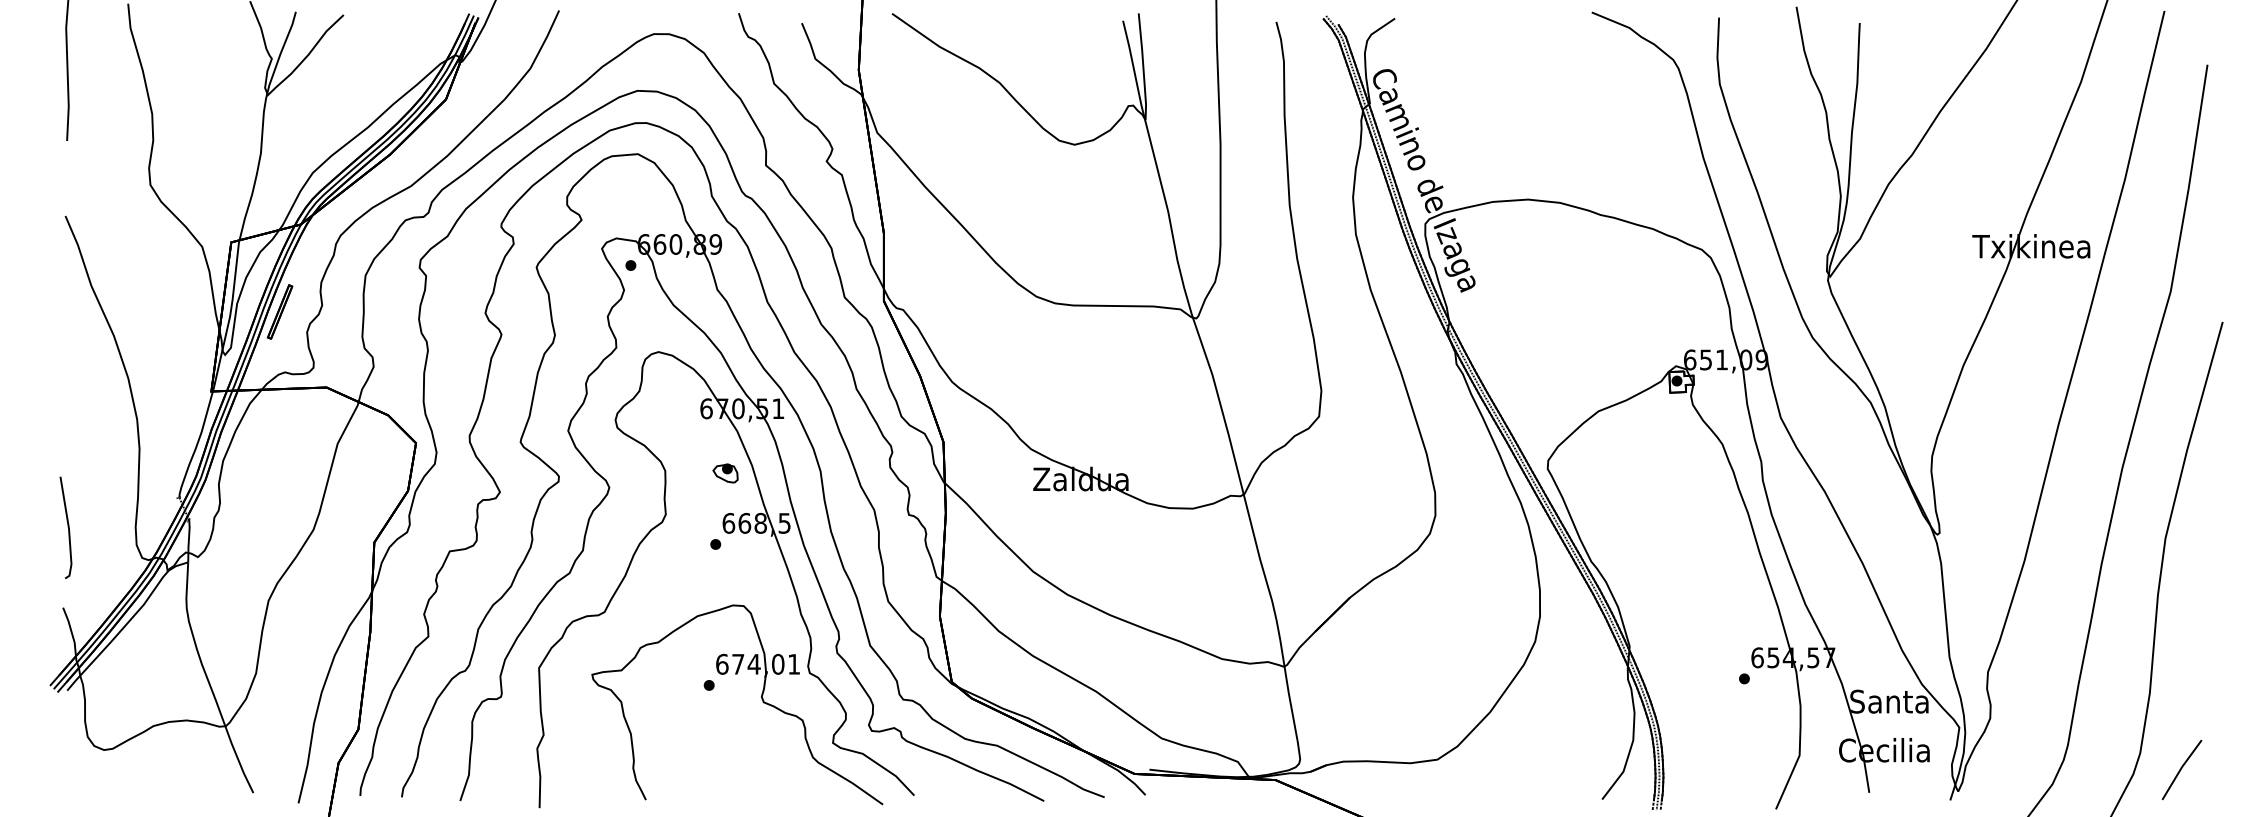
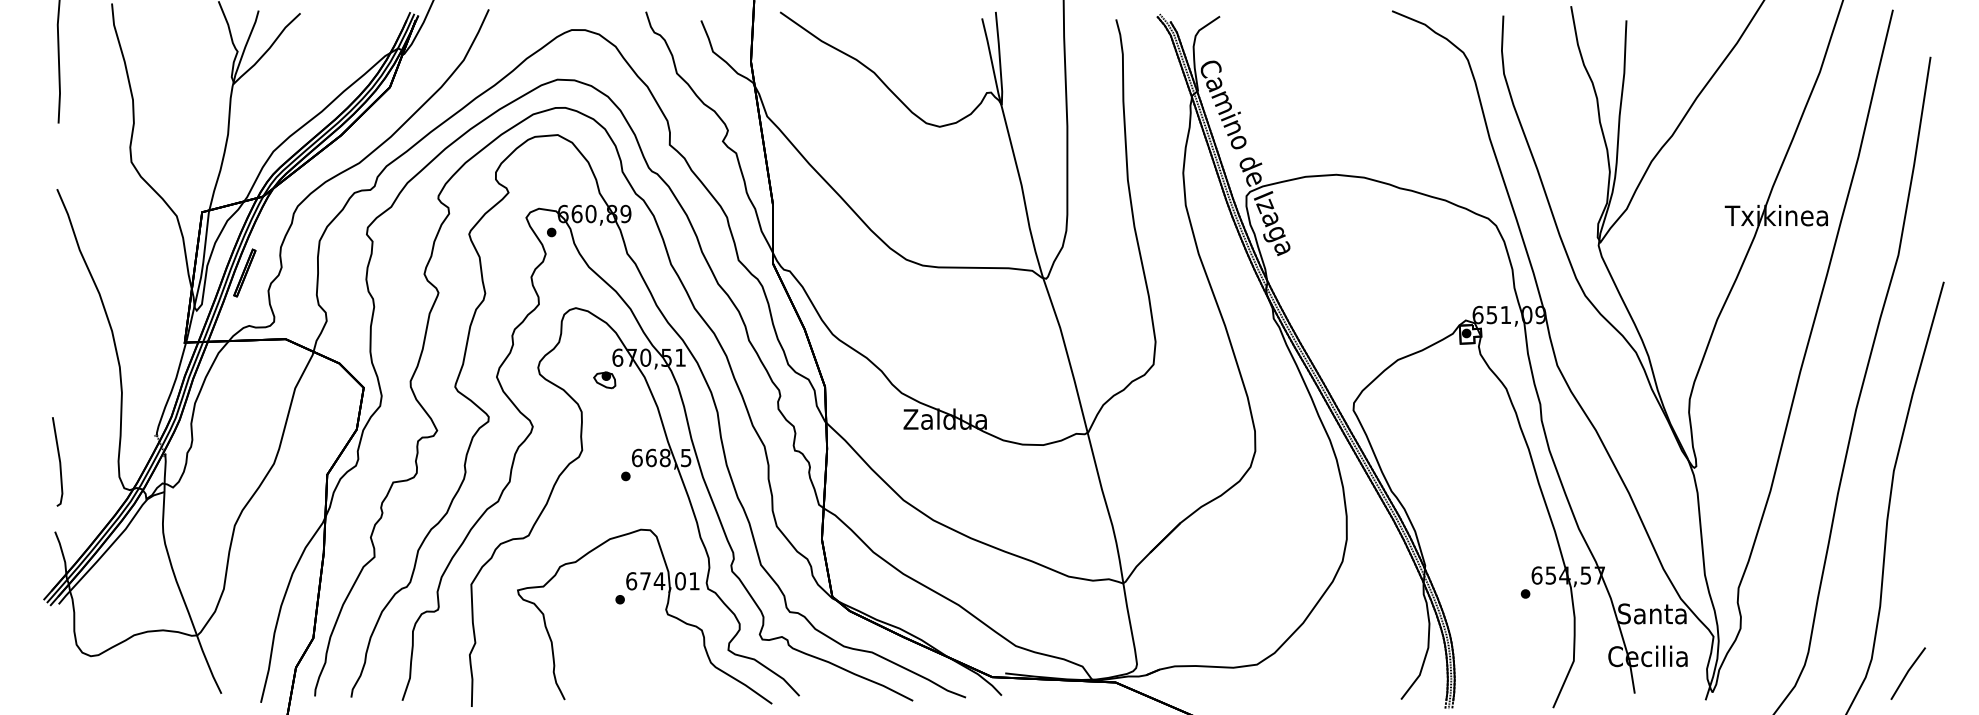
part: (725, 473) -> (604, 380), moved

